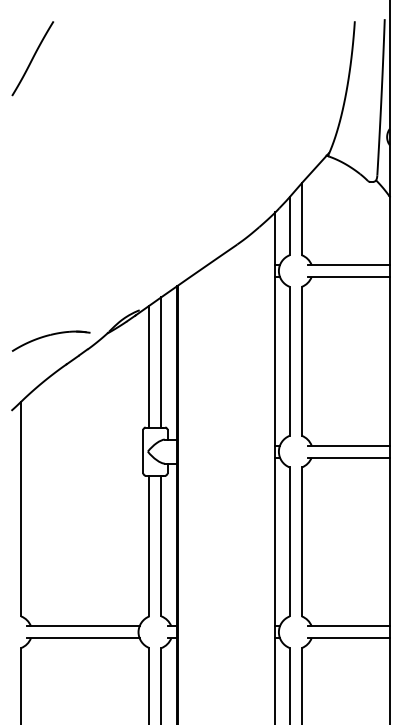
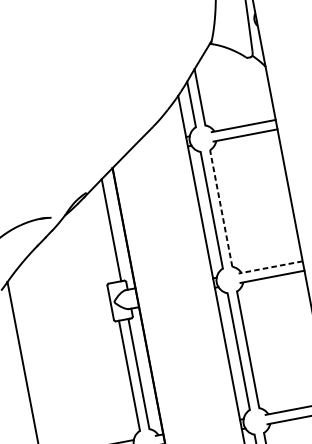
line: (301, 360) -> (220, 207), solid -> dashed
line: (149, 366) -> (102, 235), removed
line: (348, 445) -> (270, 267), solid -> dashed

